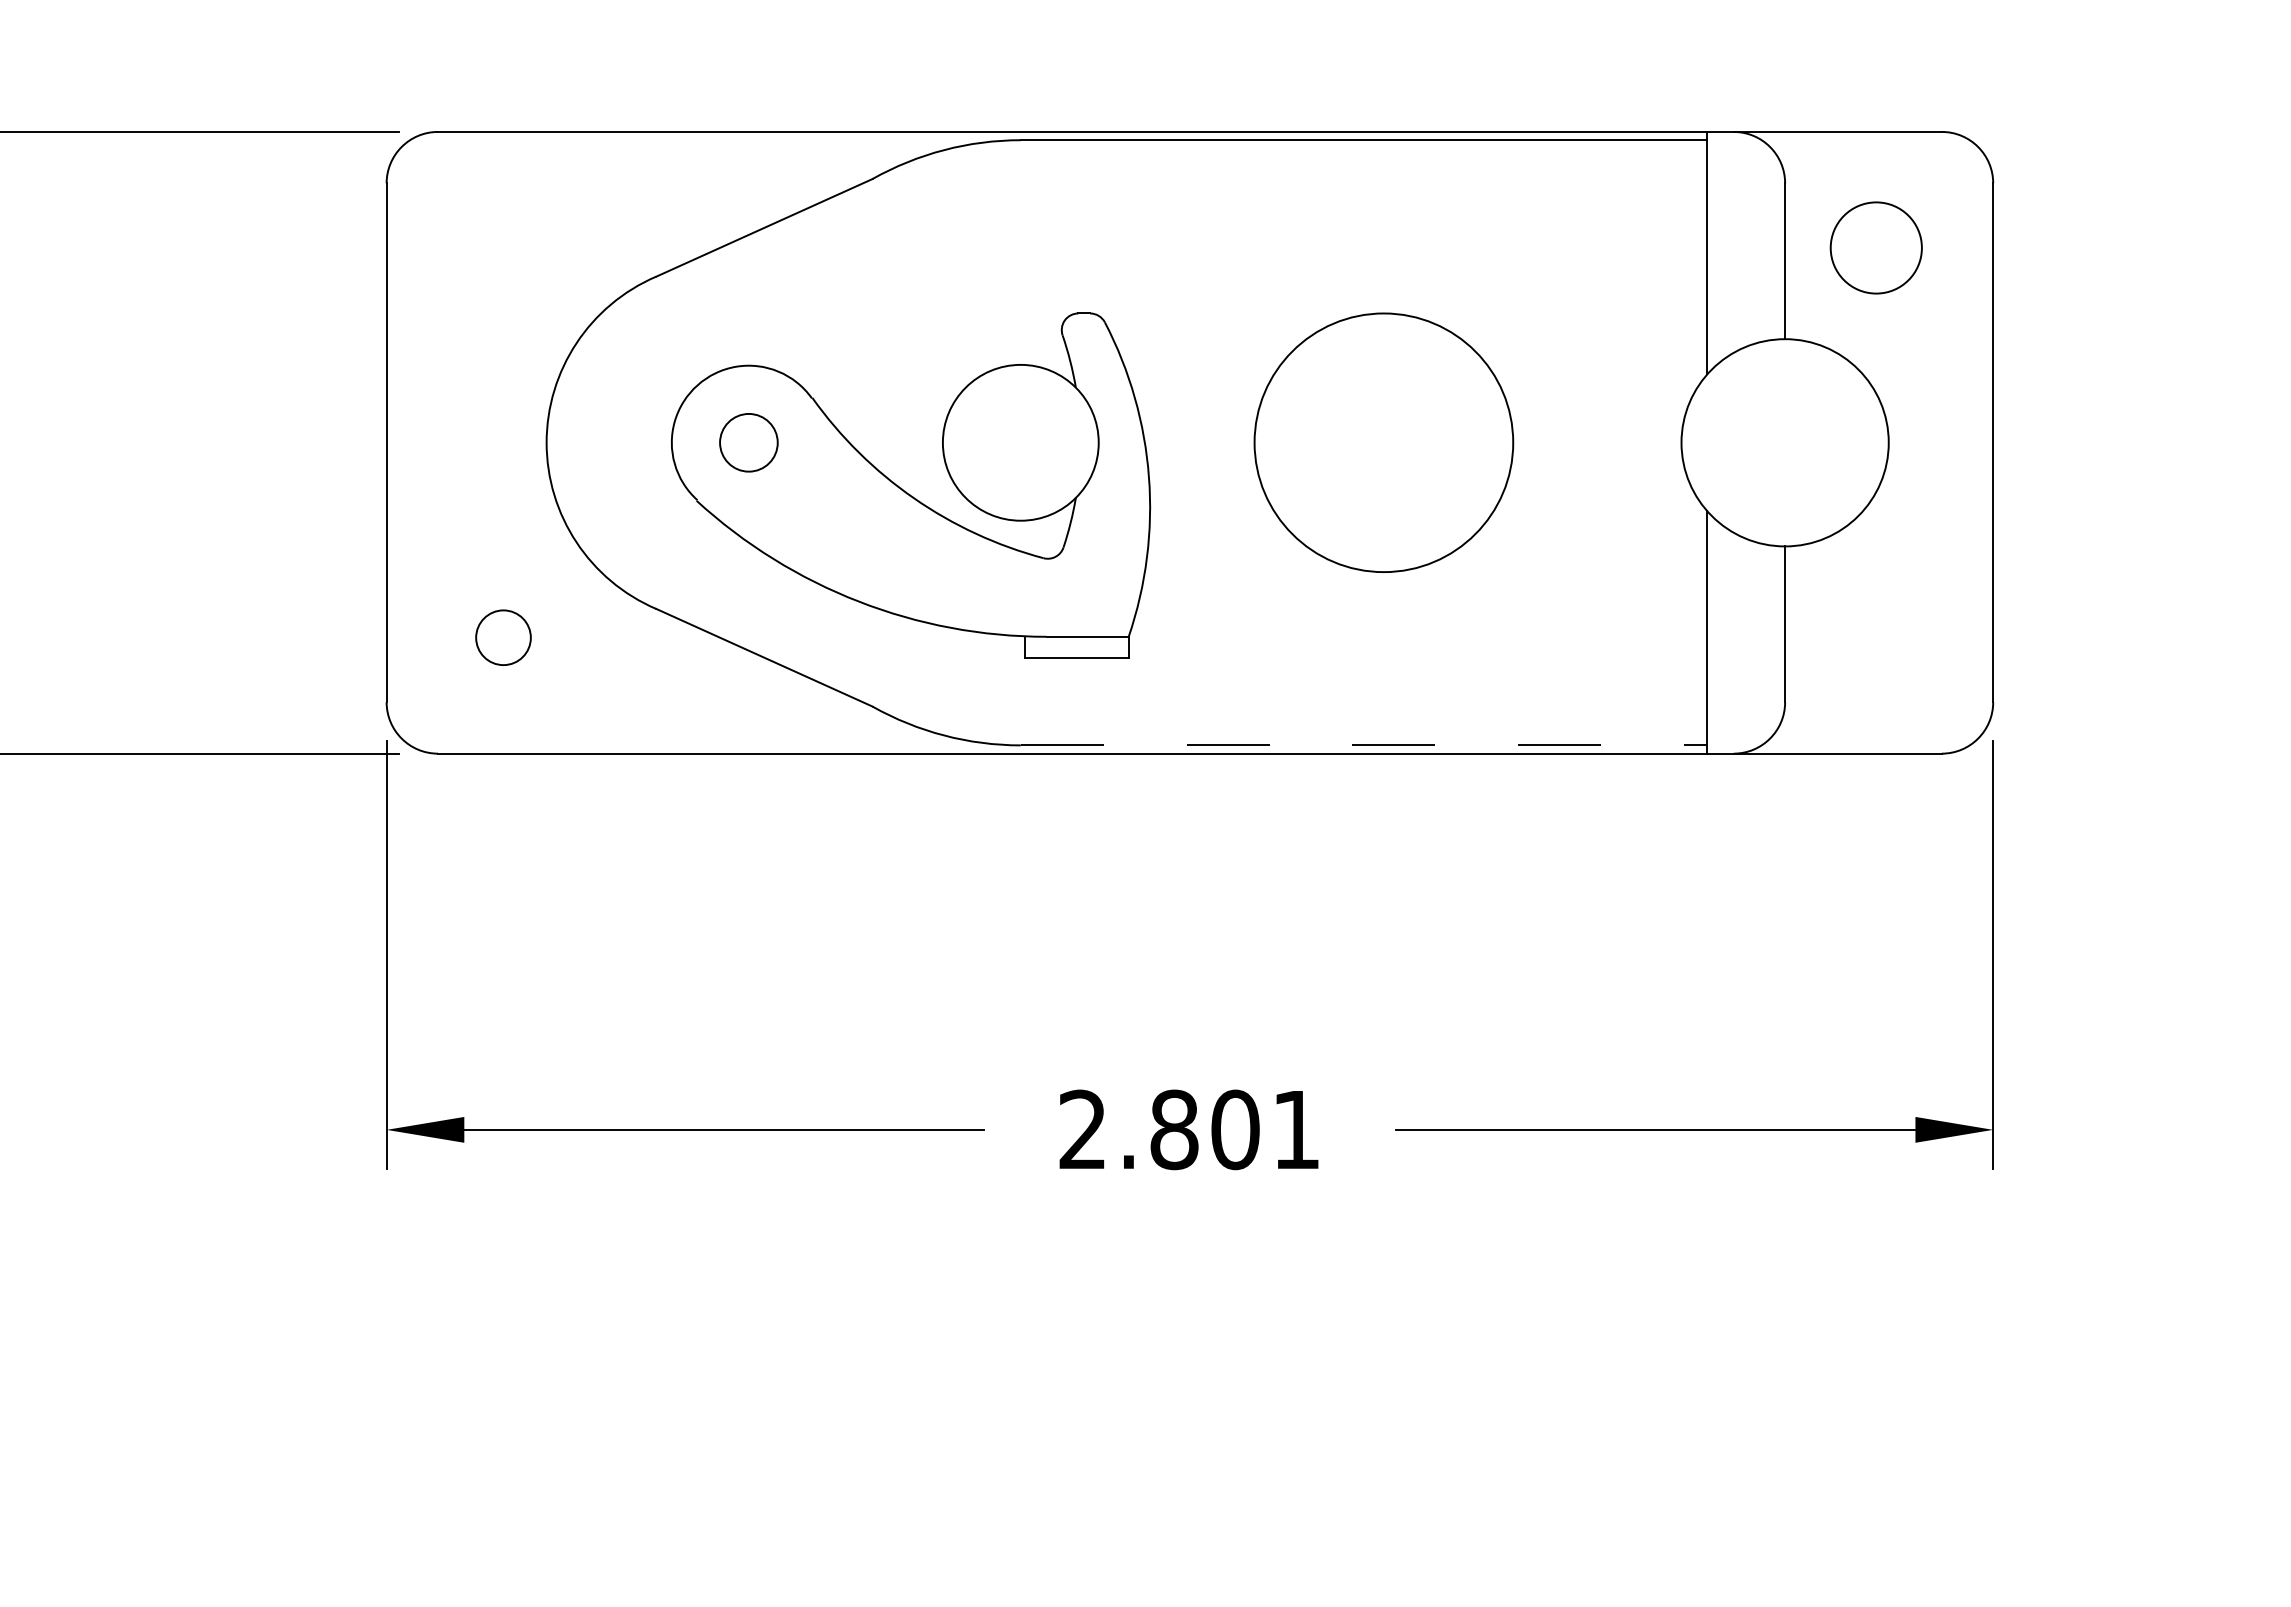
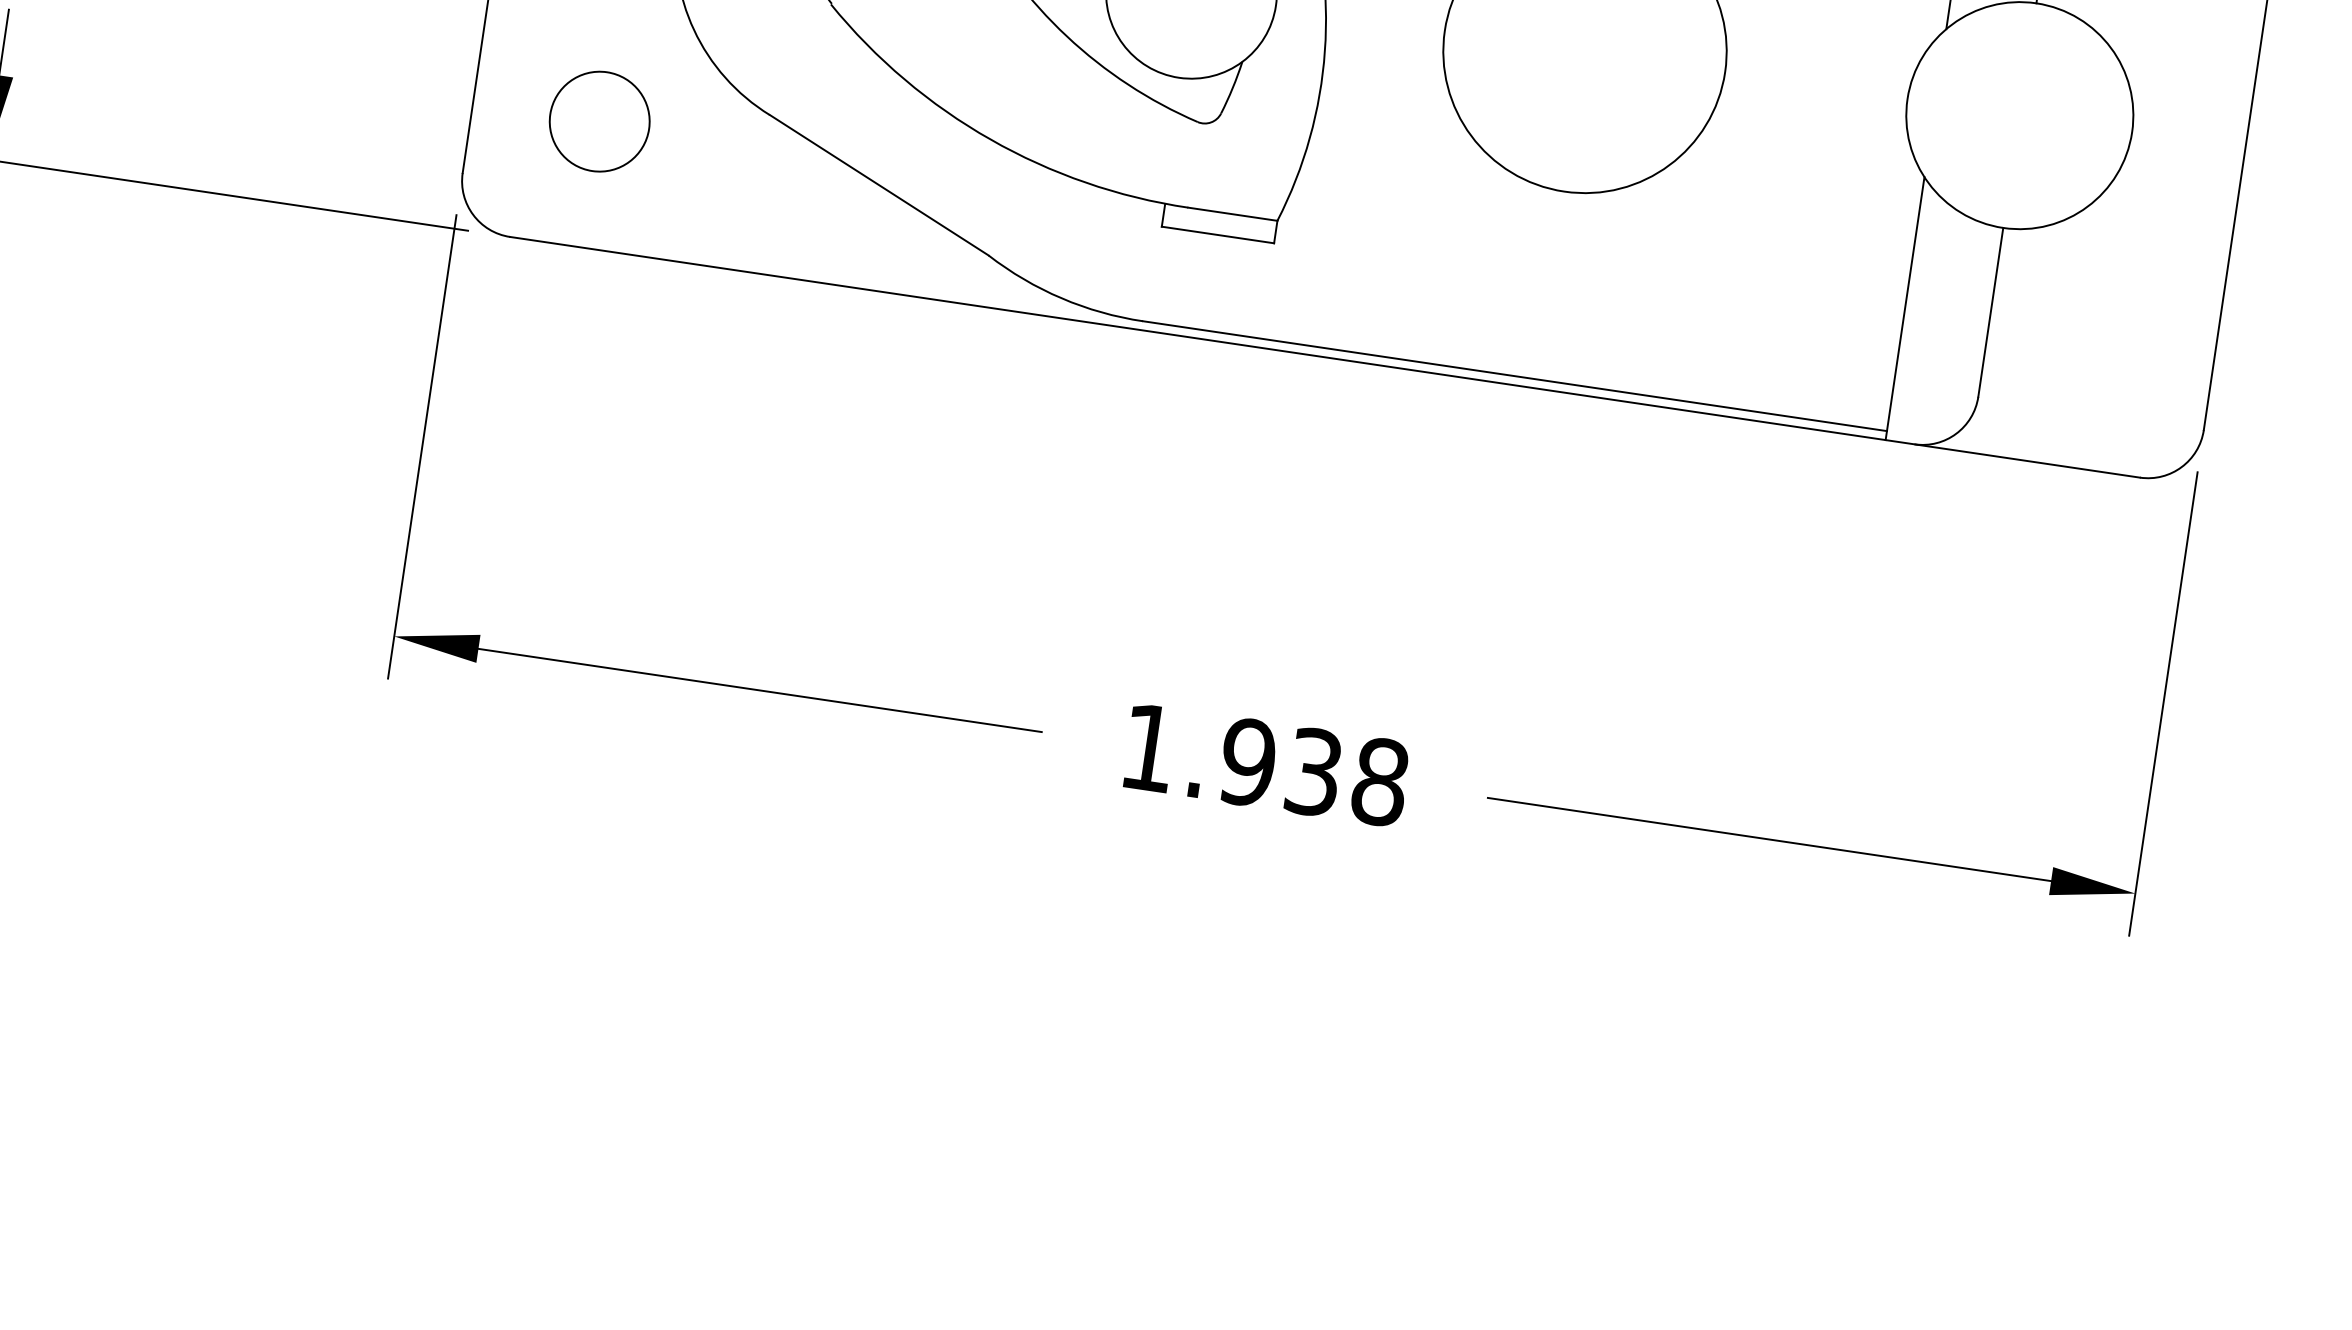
circle: (503, 637) -> (599, 121), size x1.67
line: (1364, 745) -> (1515, 376), dashed -> solid
text: (1189, 1129) -> (1264, 764), 2.801 -> 1.938

